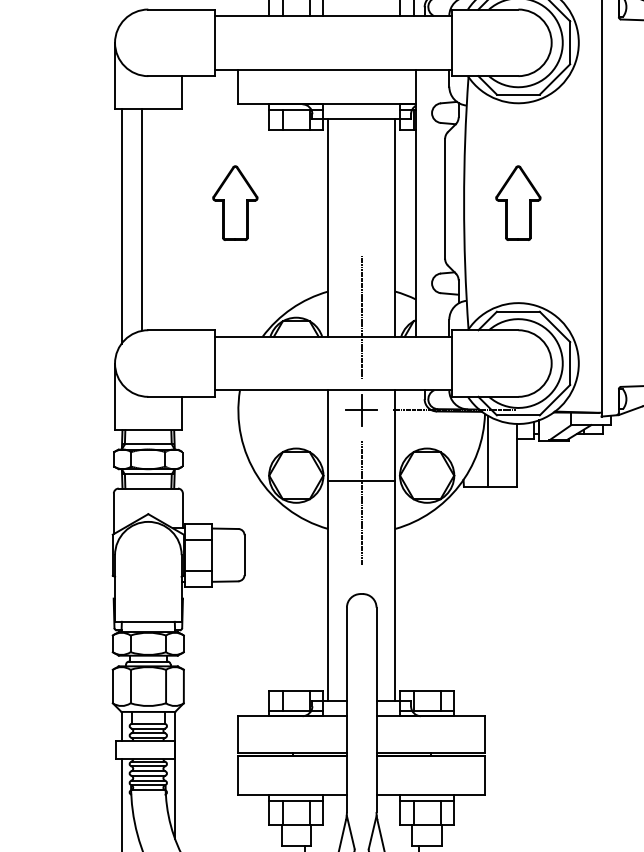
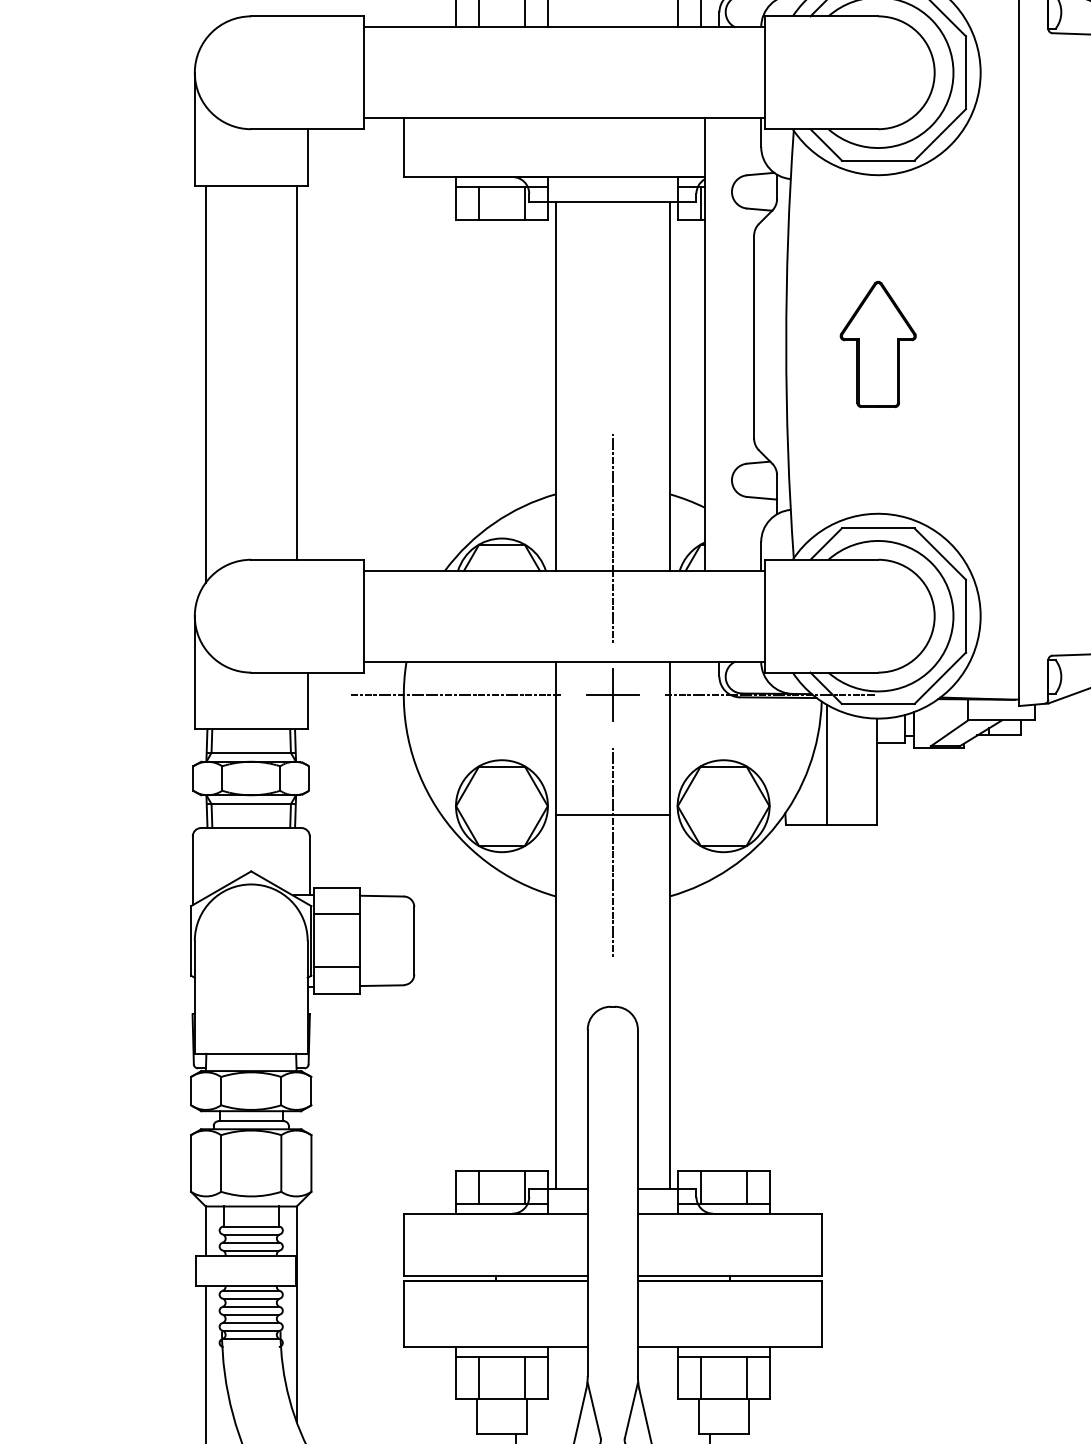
part: (235, 202) -> (398, 343), removed
line: (142, 219) -> (297, 372), moved
line: (268, 410) -> (454, 695), added

